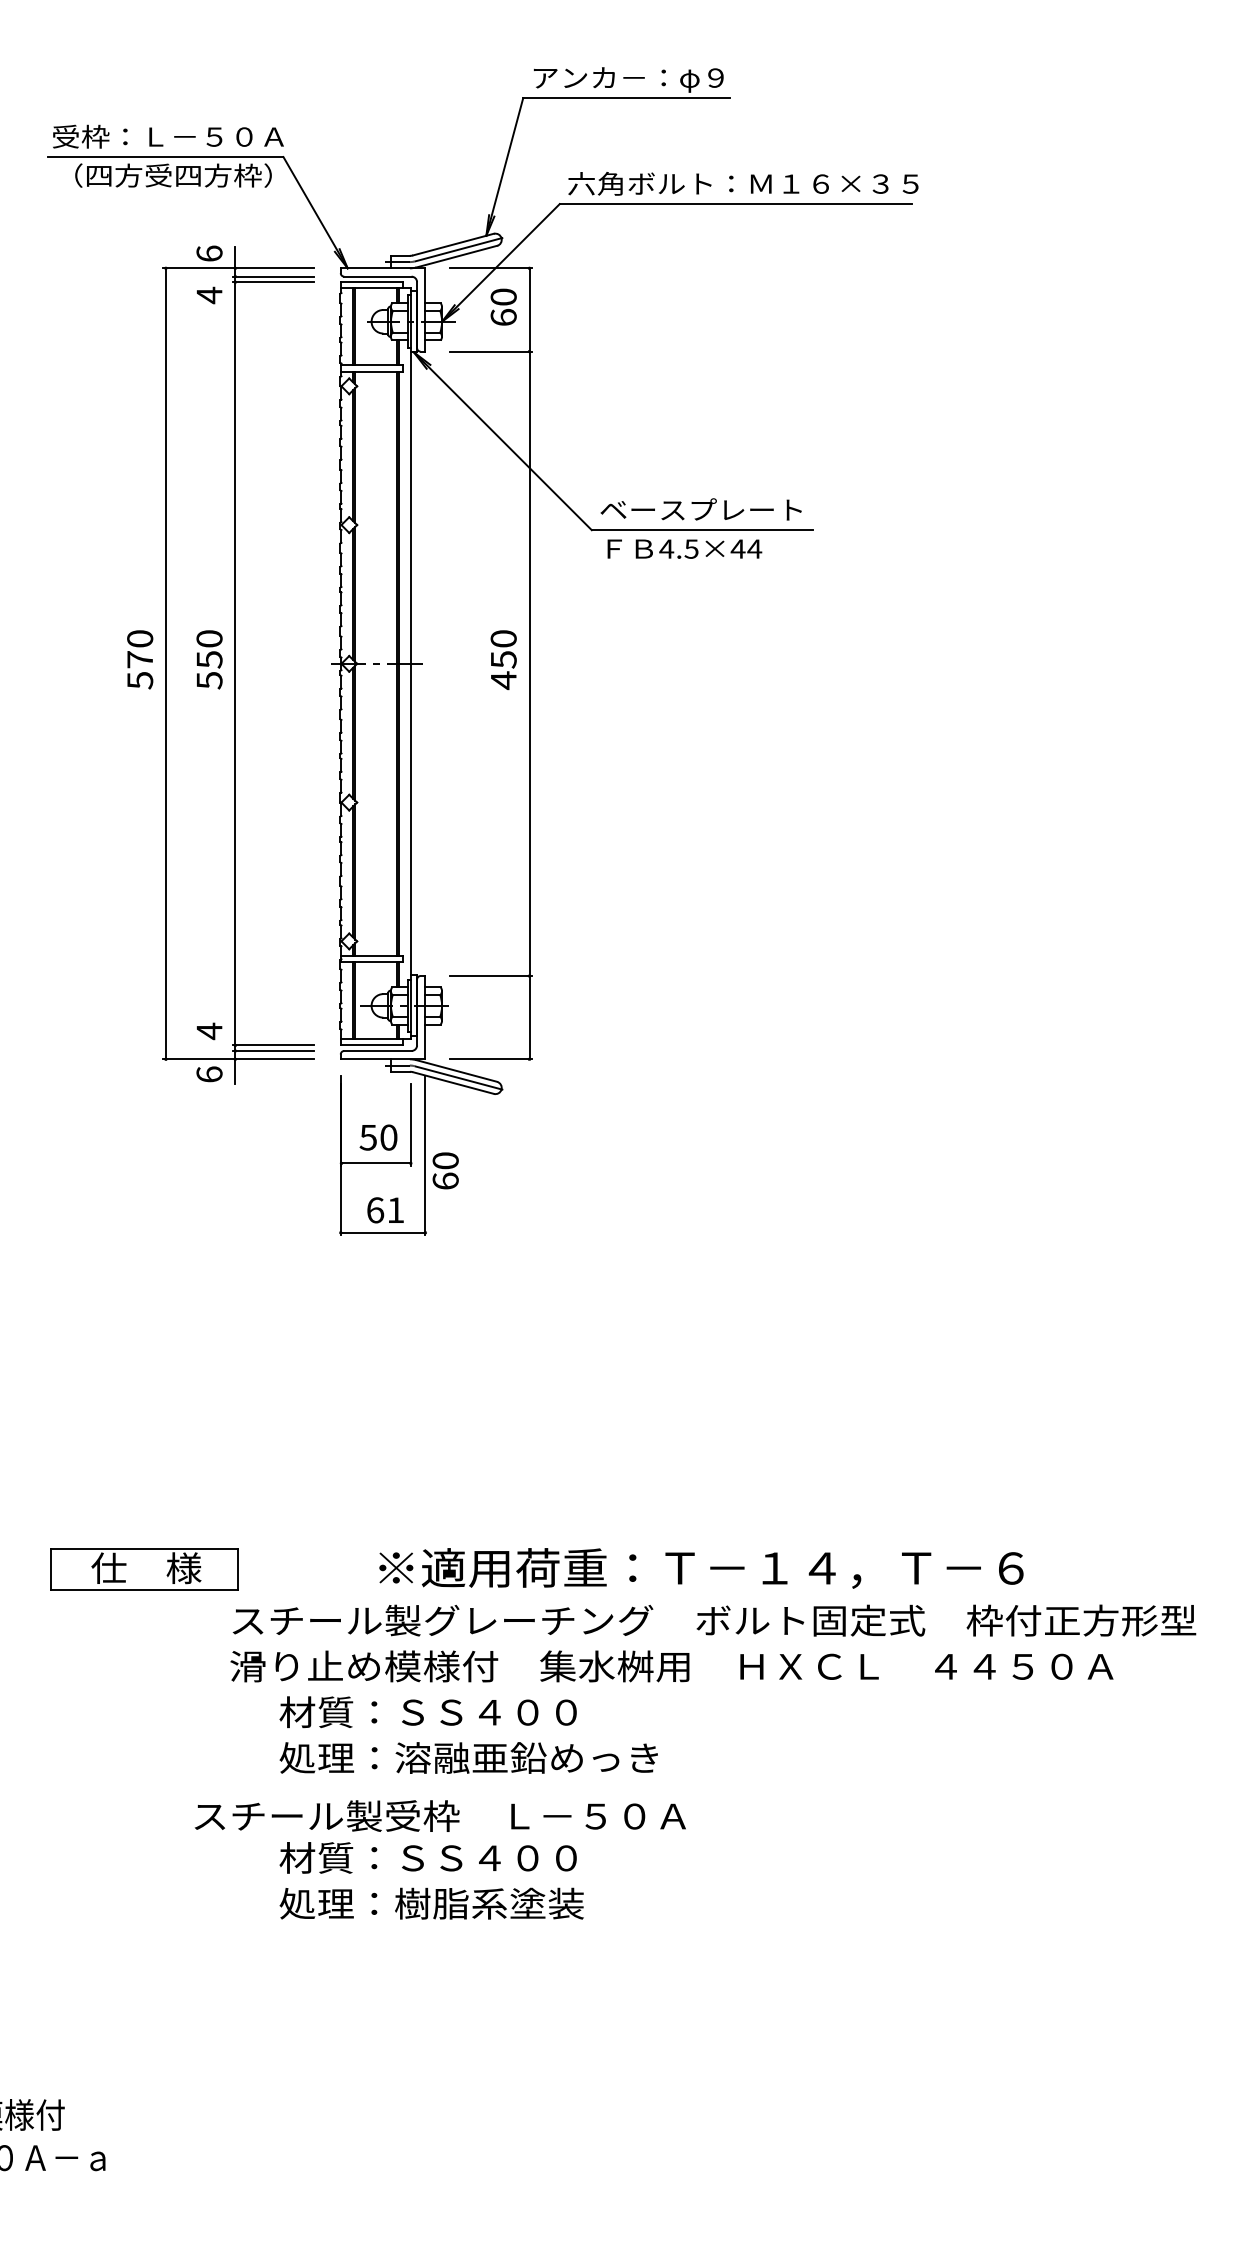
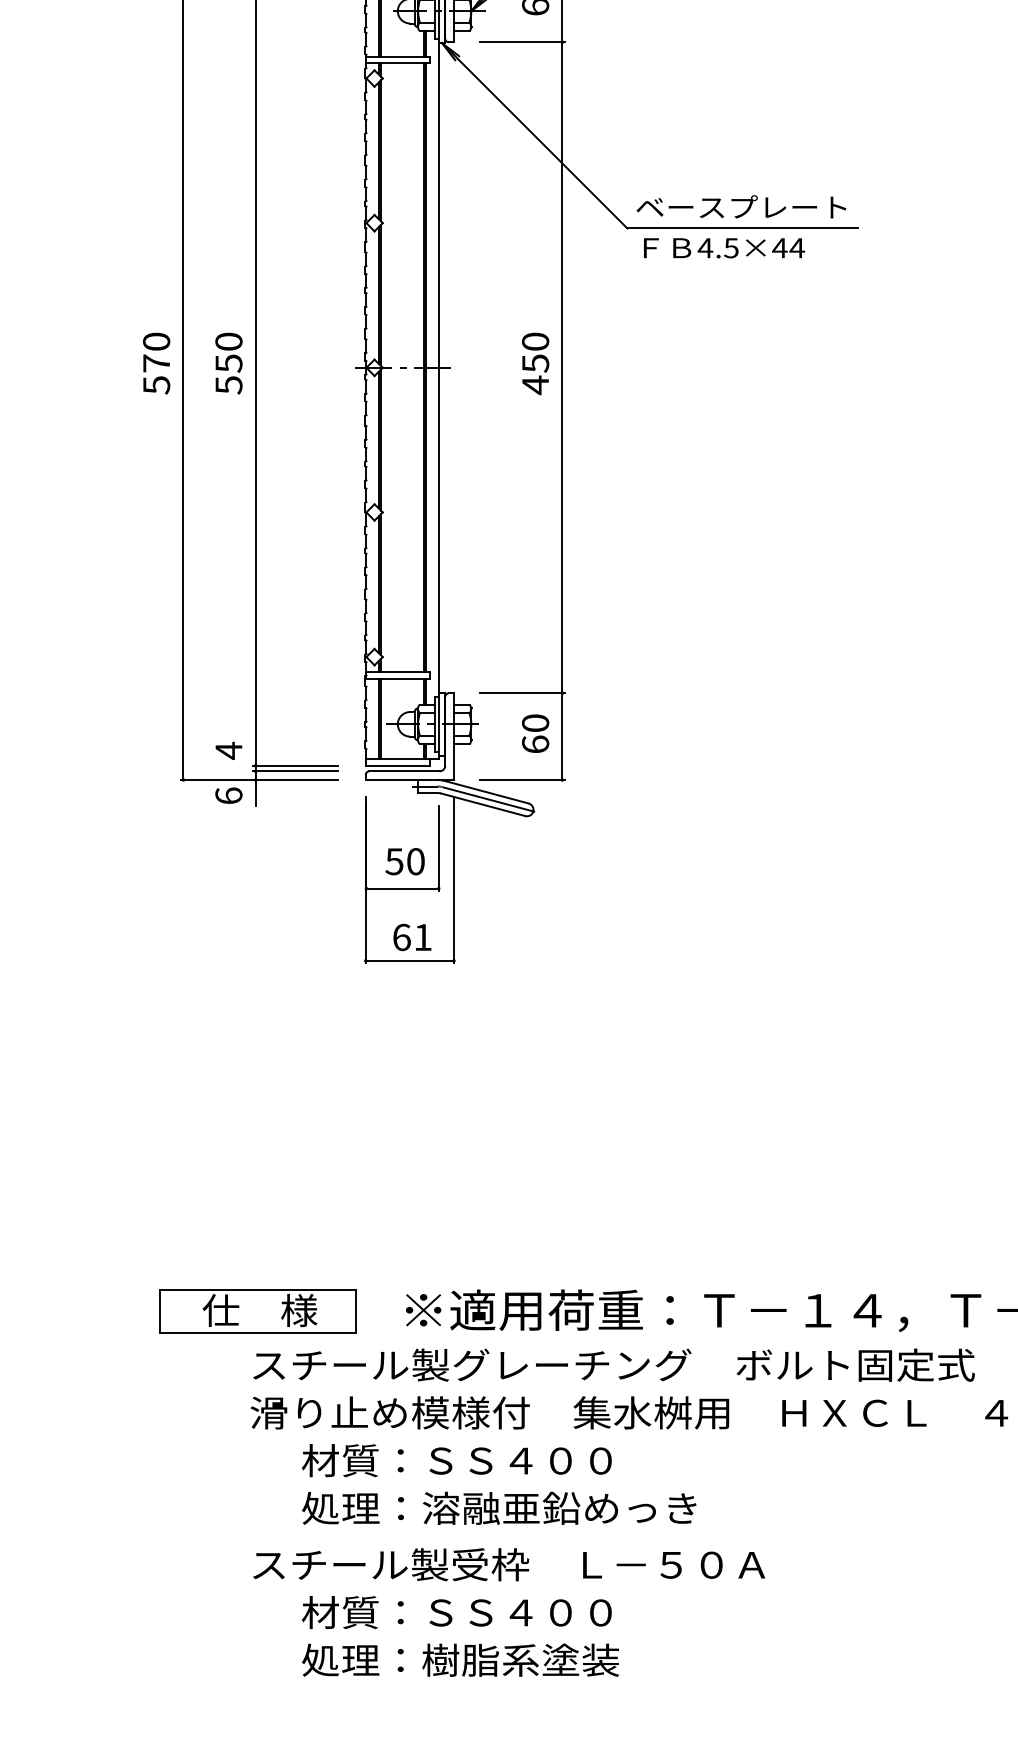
text: (445, 1170) -> (535, 733), moved
part: (144, 1569) -> (258, 1311), moved
text: (439, 1815) -> (508, 1564), moved

